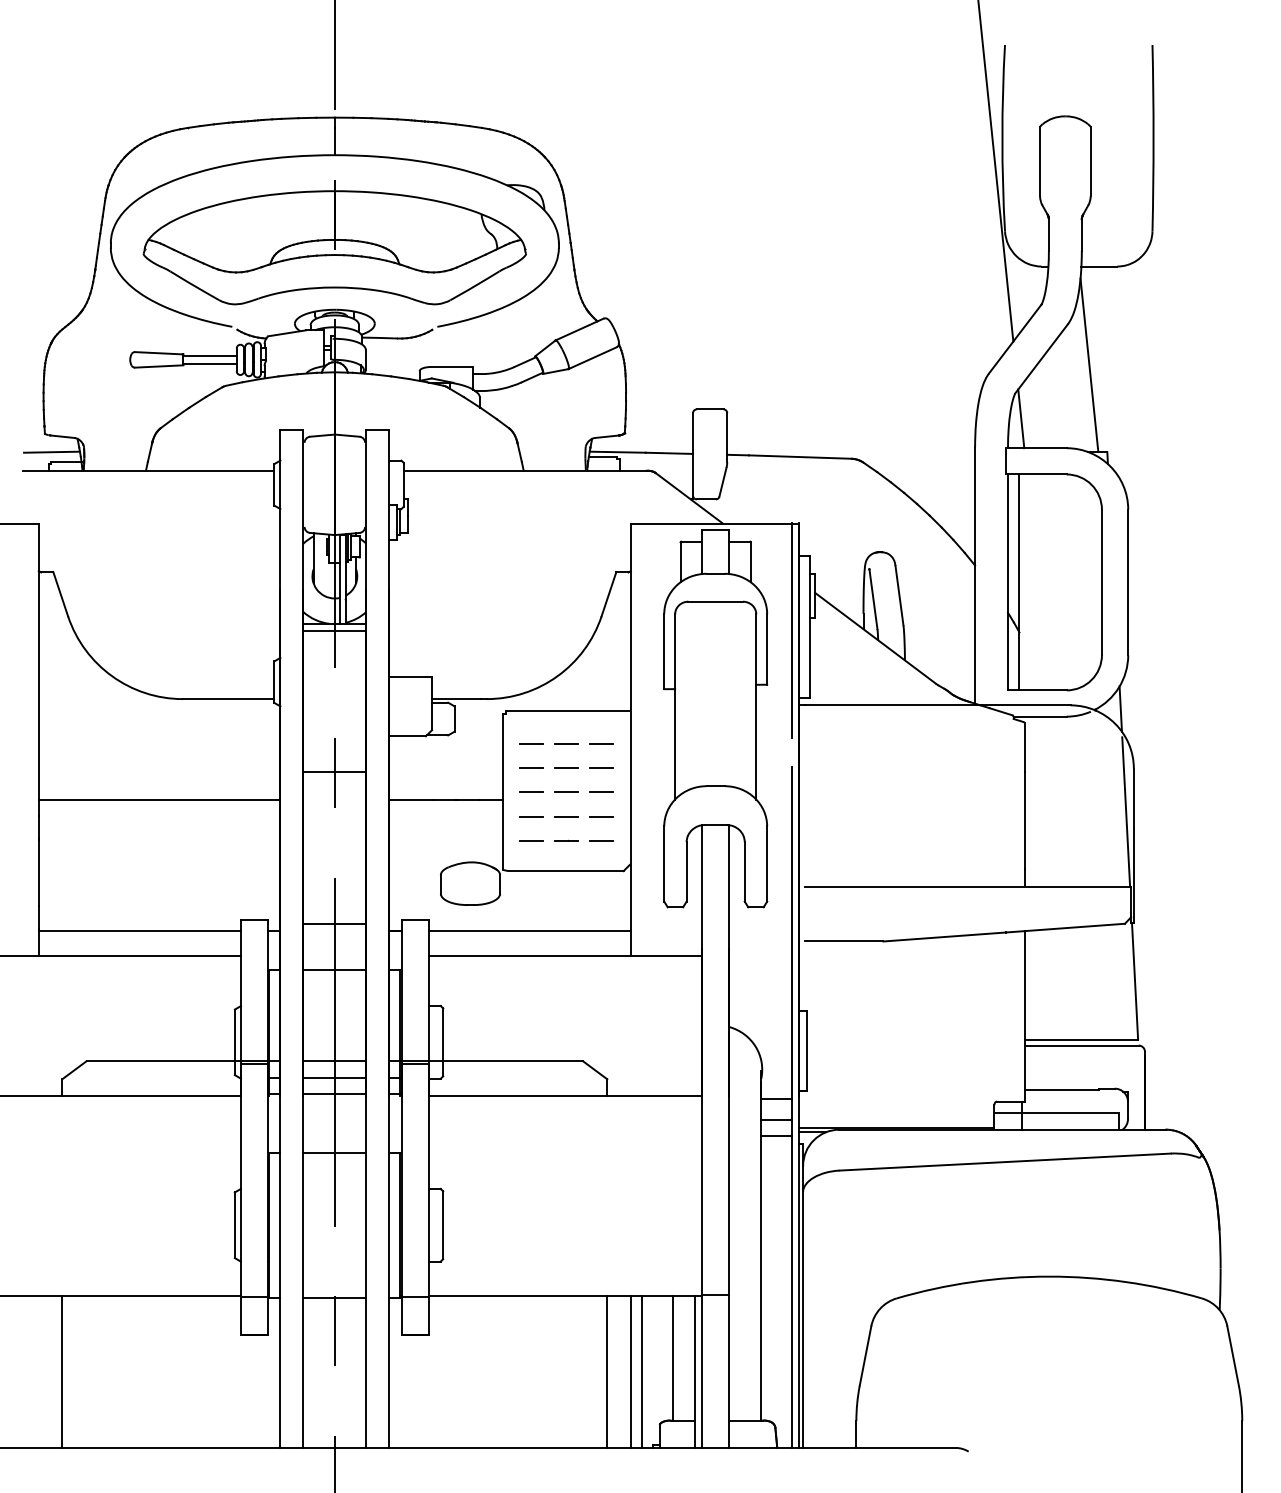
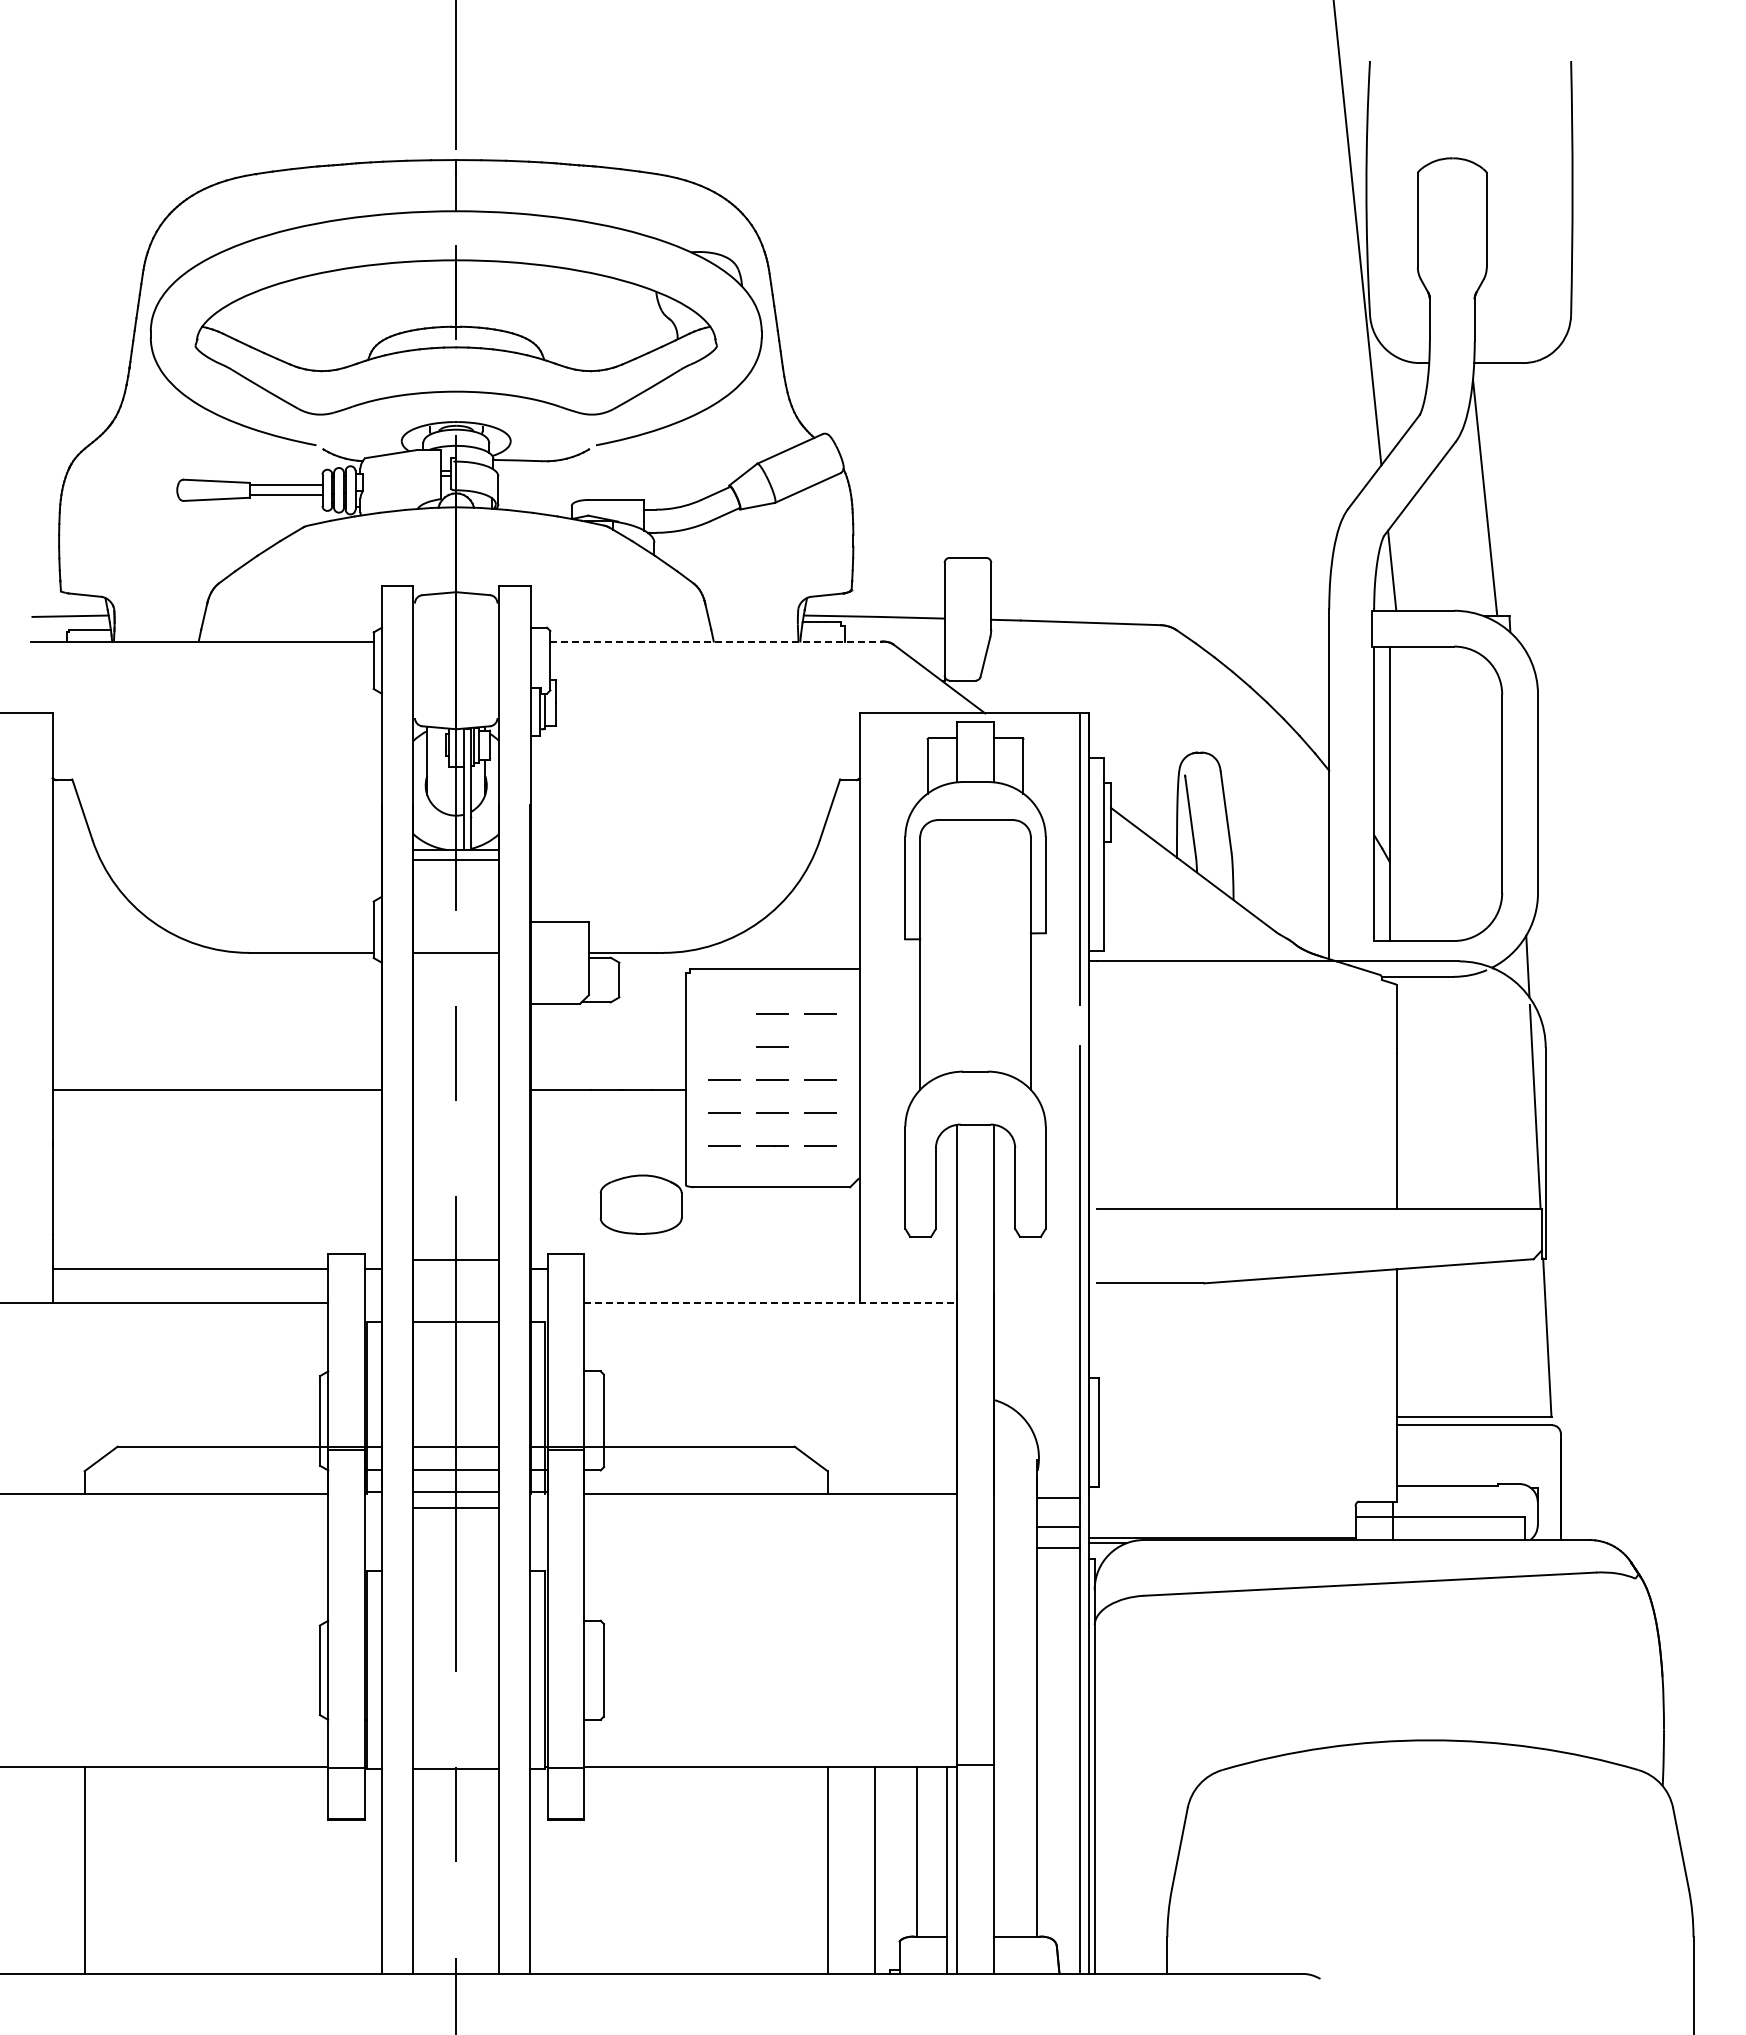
line: (524, 470) -> (715, 641), solid -> dashed
line: (531, 743) -> (724, 1013), removed
line: (601, 767) -> (820, 1046), removed
line: (531, 768) -> (724, 1047), removed
line: (335, 771) -> (456, 952), moved
line: (529, 930) -> (721, 1268), removed
line: (565, 956) -> (770, 1303), solid -> dashed
line: (335, 1152) -> (456, 1508), moved
line: (630, 1371) -> (859, 1869), removed

